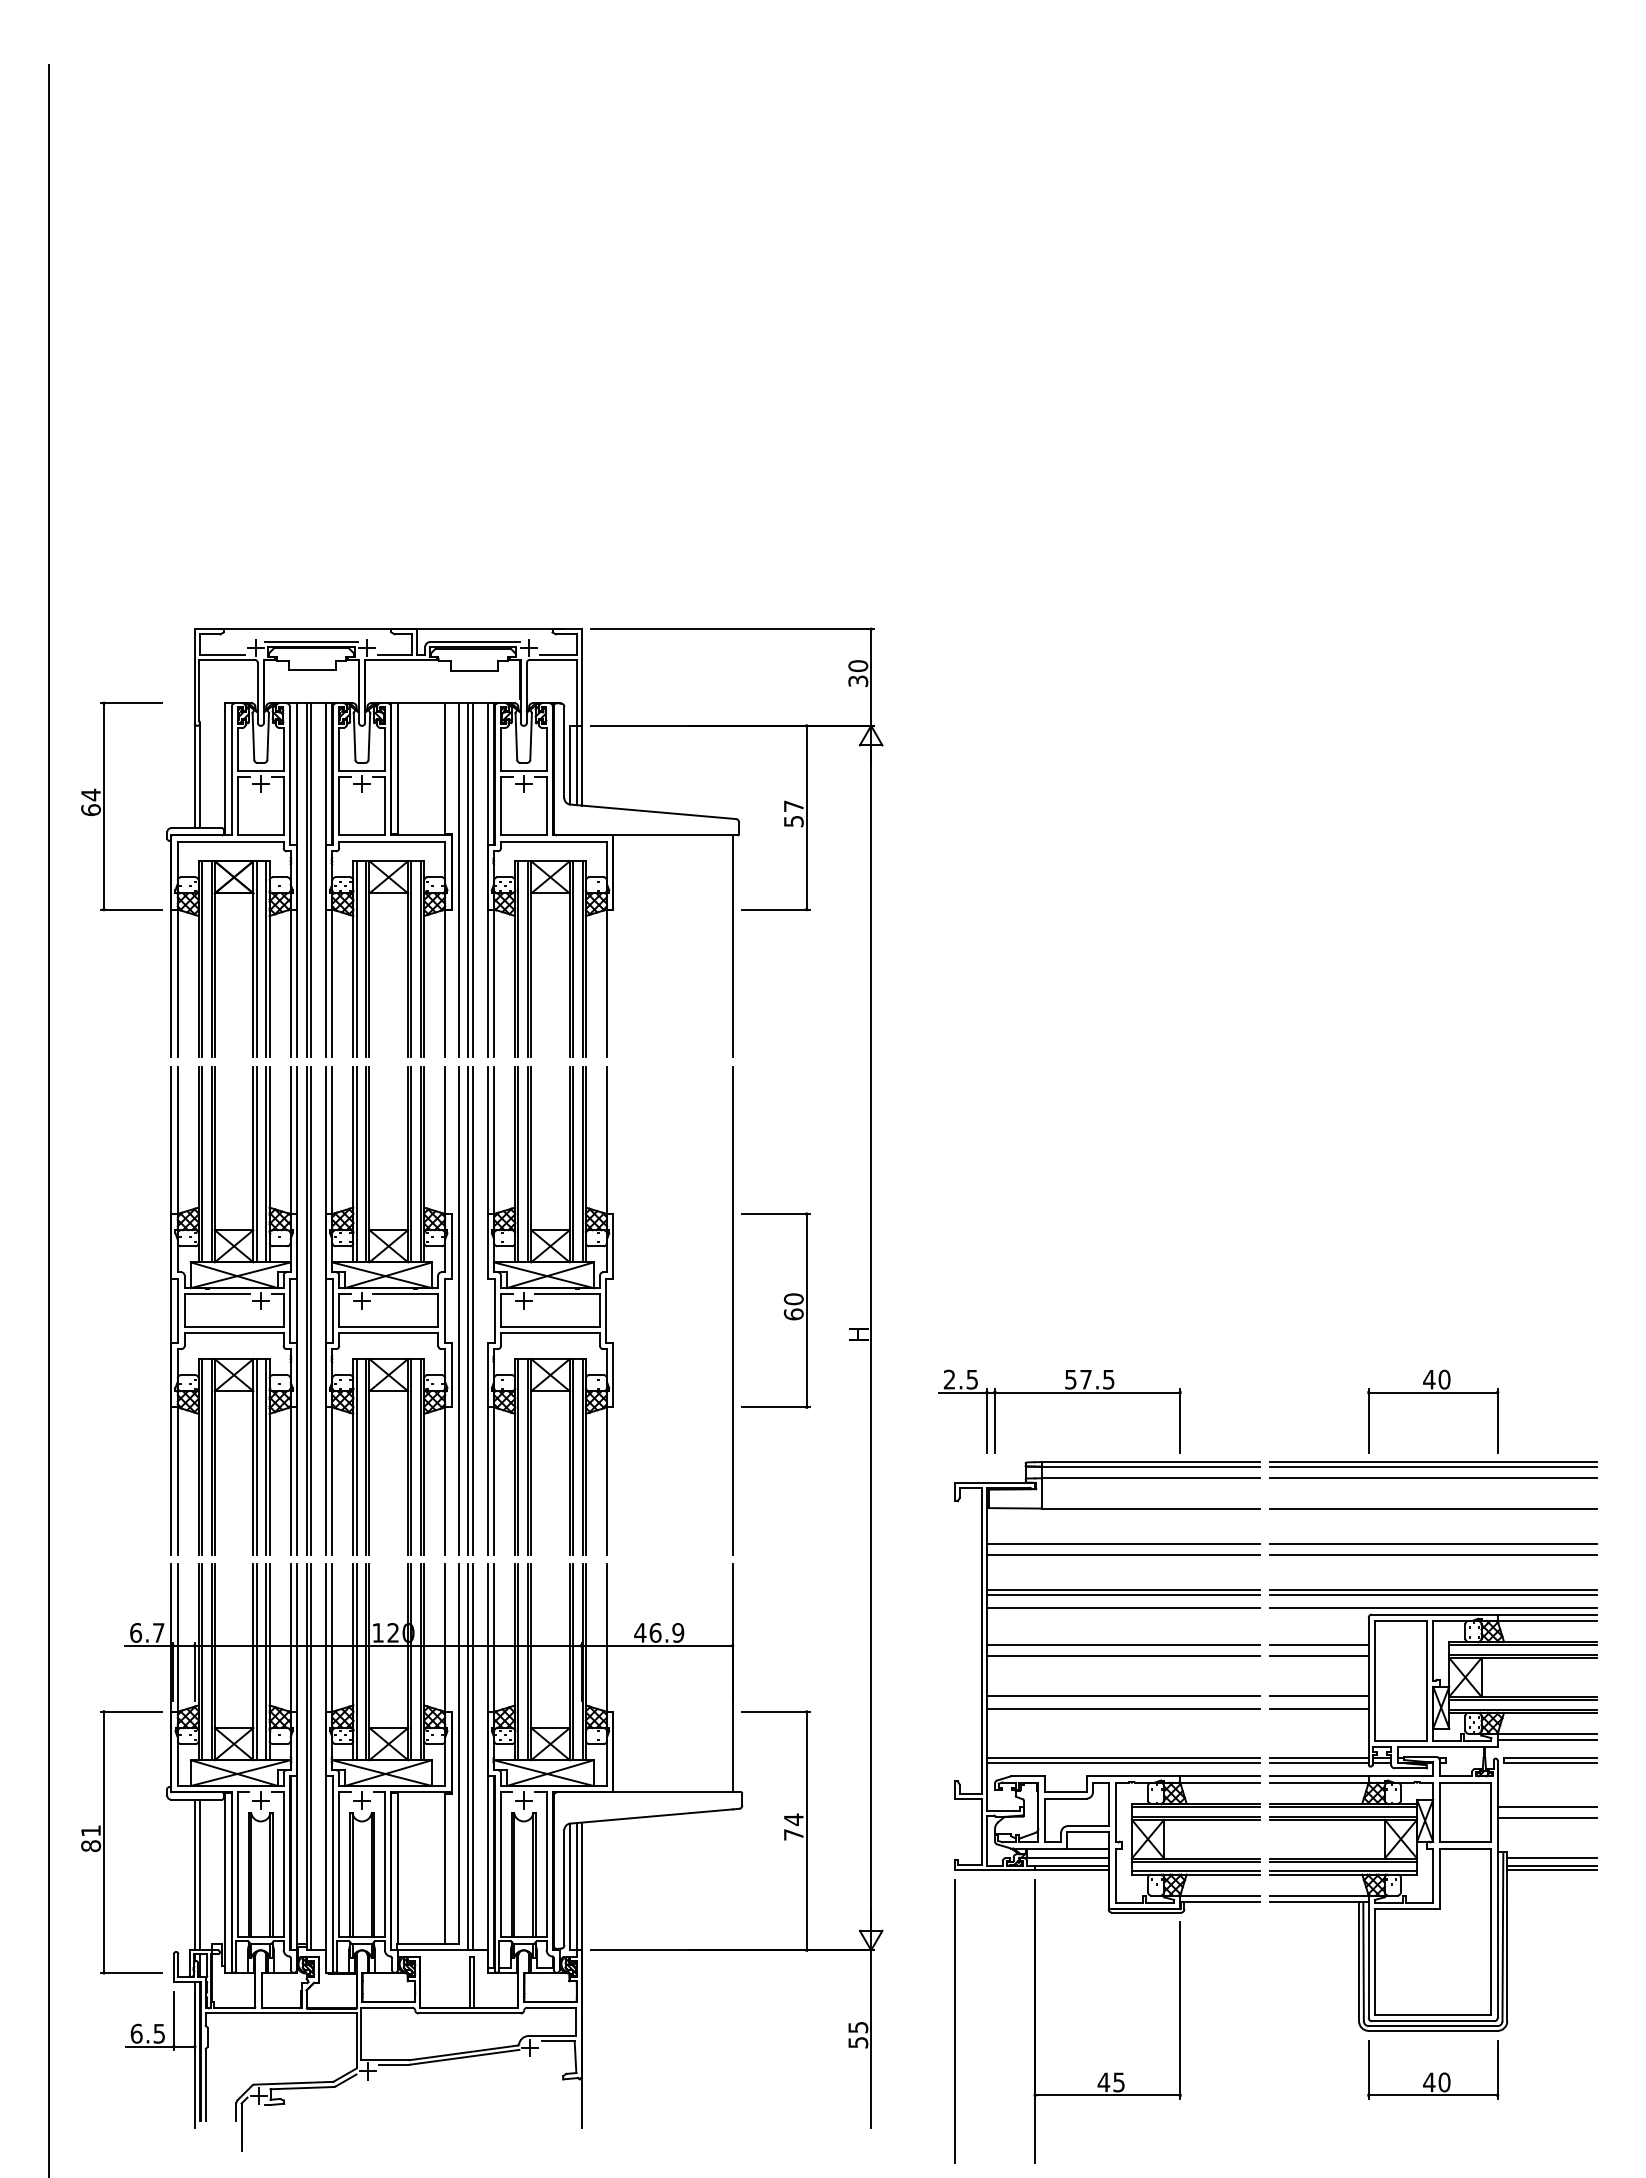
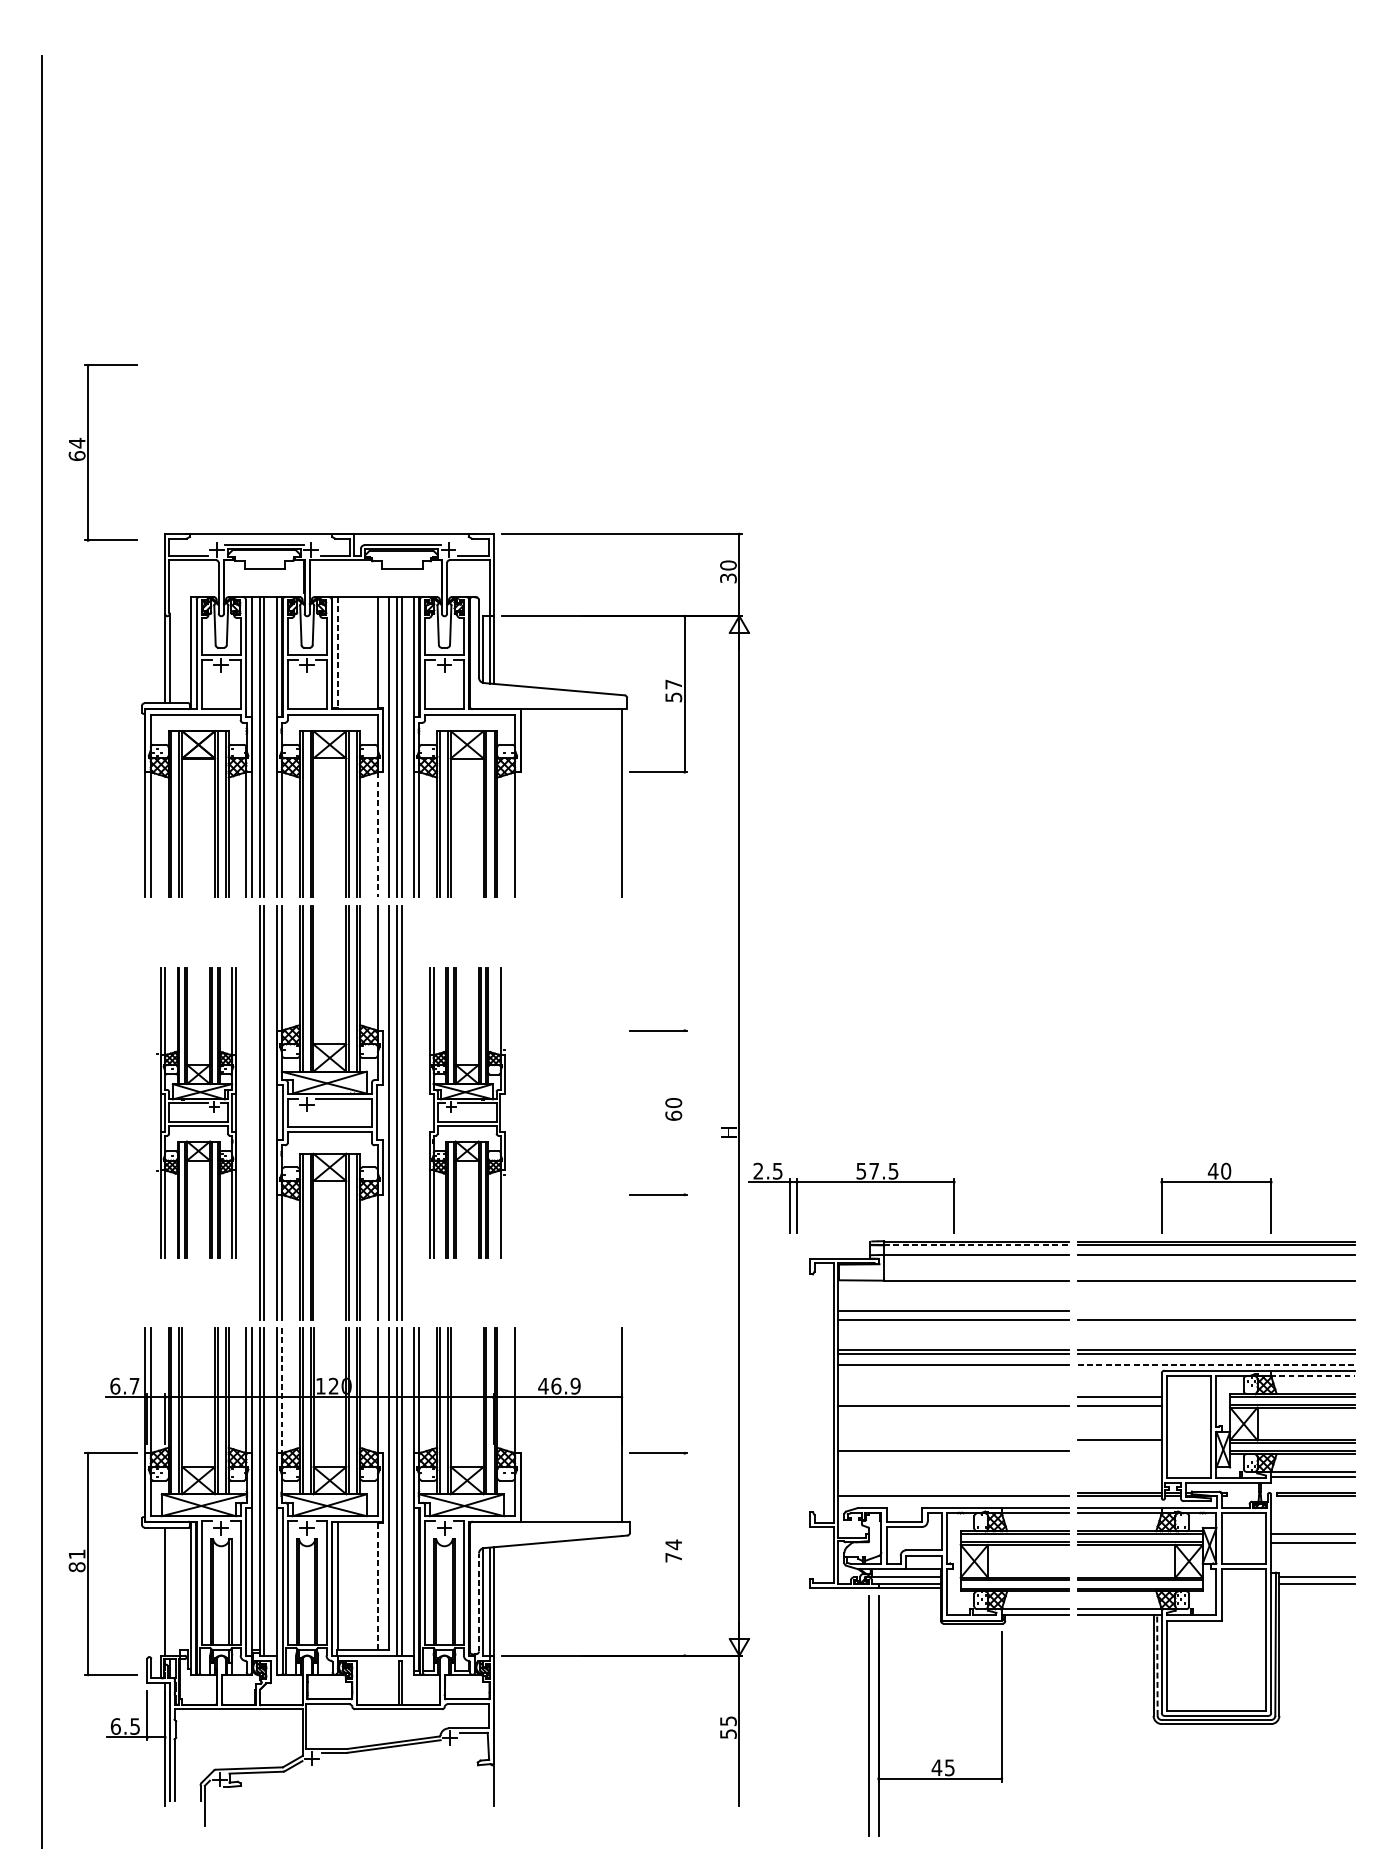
line: (398, 768) -> (338, 652), solid -> dashed
part: (104, 806) -> (88, 452), moved
line: (445, 983) -> (378, 834), solid -> dashed
part: (233, 1310) -> (198, 1112), size x0.7
part: (550, 1310) -> (467, 1112), size x0.7
line: (732, 1310) -> (621, 1112), removed
line: (806, 1310) -> (684, 1112), removed
part: (1059, 1393) -> (851, 1182), moved
line: (1151, 1467) -> (977, 1245), solid -> dashed
line: (1432, 1544) -> (1215, 1311), removed
line: (1433, 1607) -> (1216, 1364), solid -> dashed
line: (1546, 1621) -> (1312, 1376), solid -> dashed
line: (332, 1638) -> (282, 1390), solid -> dashed
line: (1122, 1645) -> (952, 1396), removed
line: (1122, 1696) -> (952, 1440), removed
line: (1318, 1708) -> (1119, 1450), removed
line: (1122, 1758) -> (952, 1492), removed
line: (806, 1830) -> (684, 1553), removed
line: (445, 1868) -> (378, 1586), solid -> dashed
line: (1551, 1870) -> (1316, 1587), removed
line: (200, 1874) -> (170, 1591), removed
line: (564, 1887) -> (479, 1602), solid -> dashed
line: (1363, 1961) -> (1157, 1665), solid -> dashed
line: (954, 2021) -> (868, 1716), moved
part: (1433, 2069) -> (1216, 1756), removed

